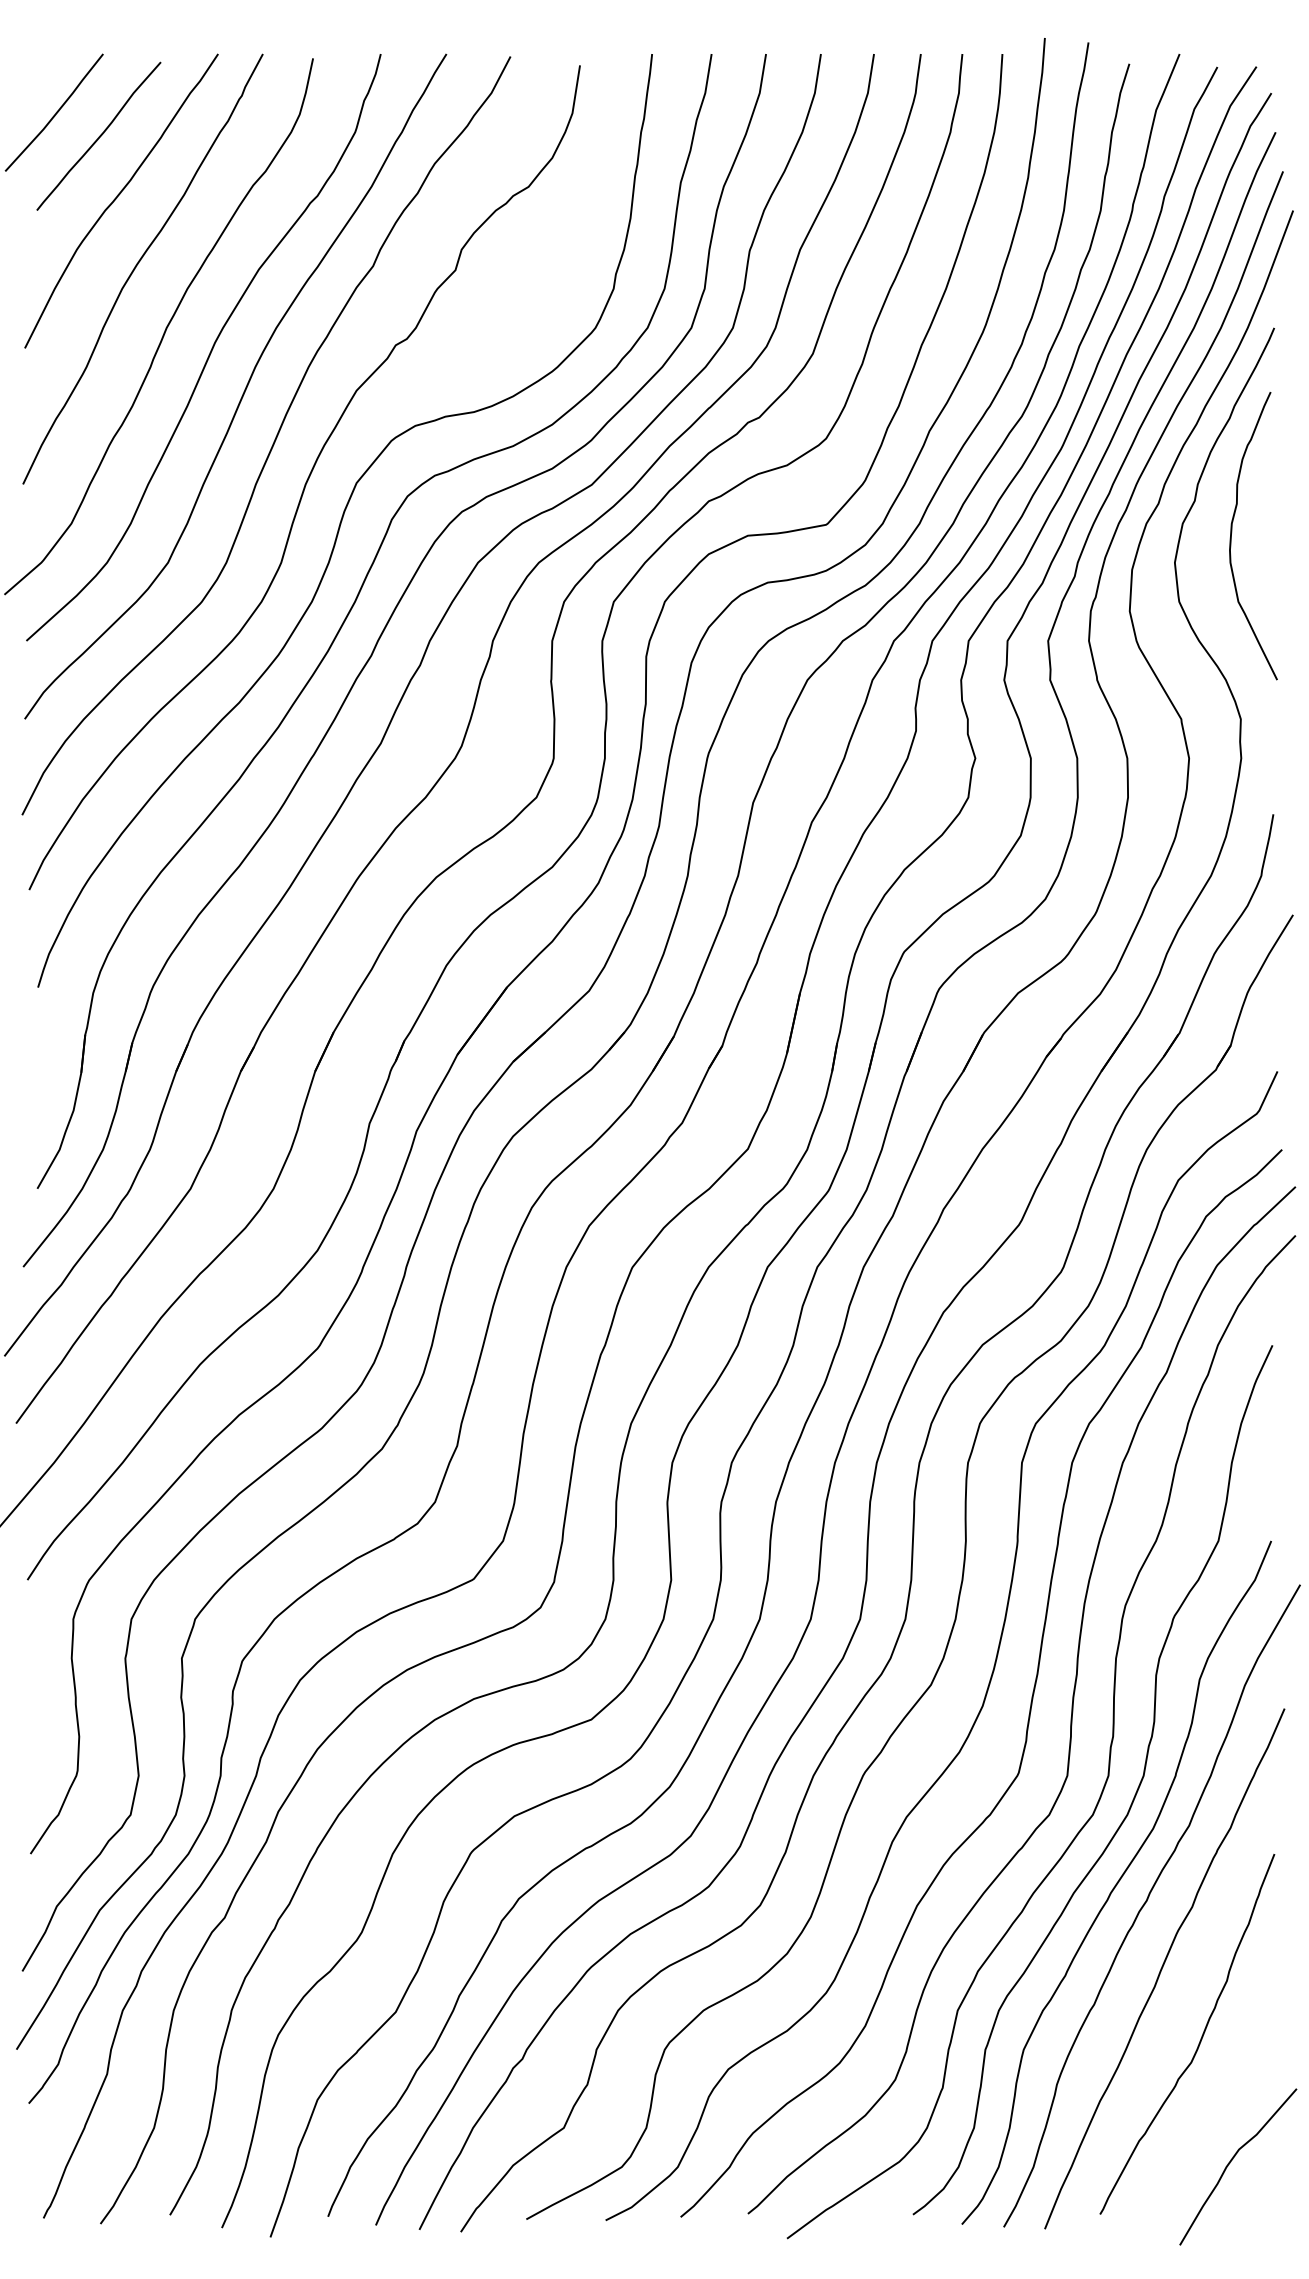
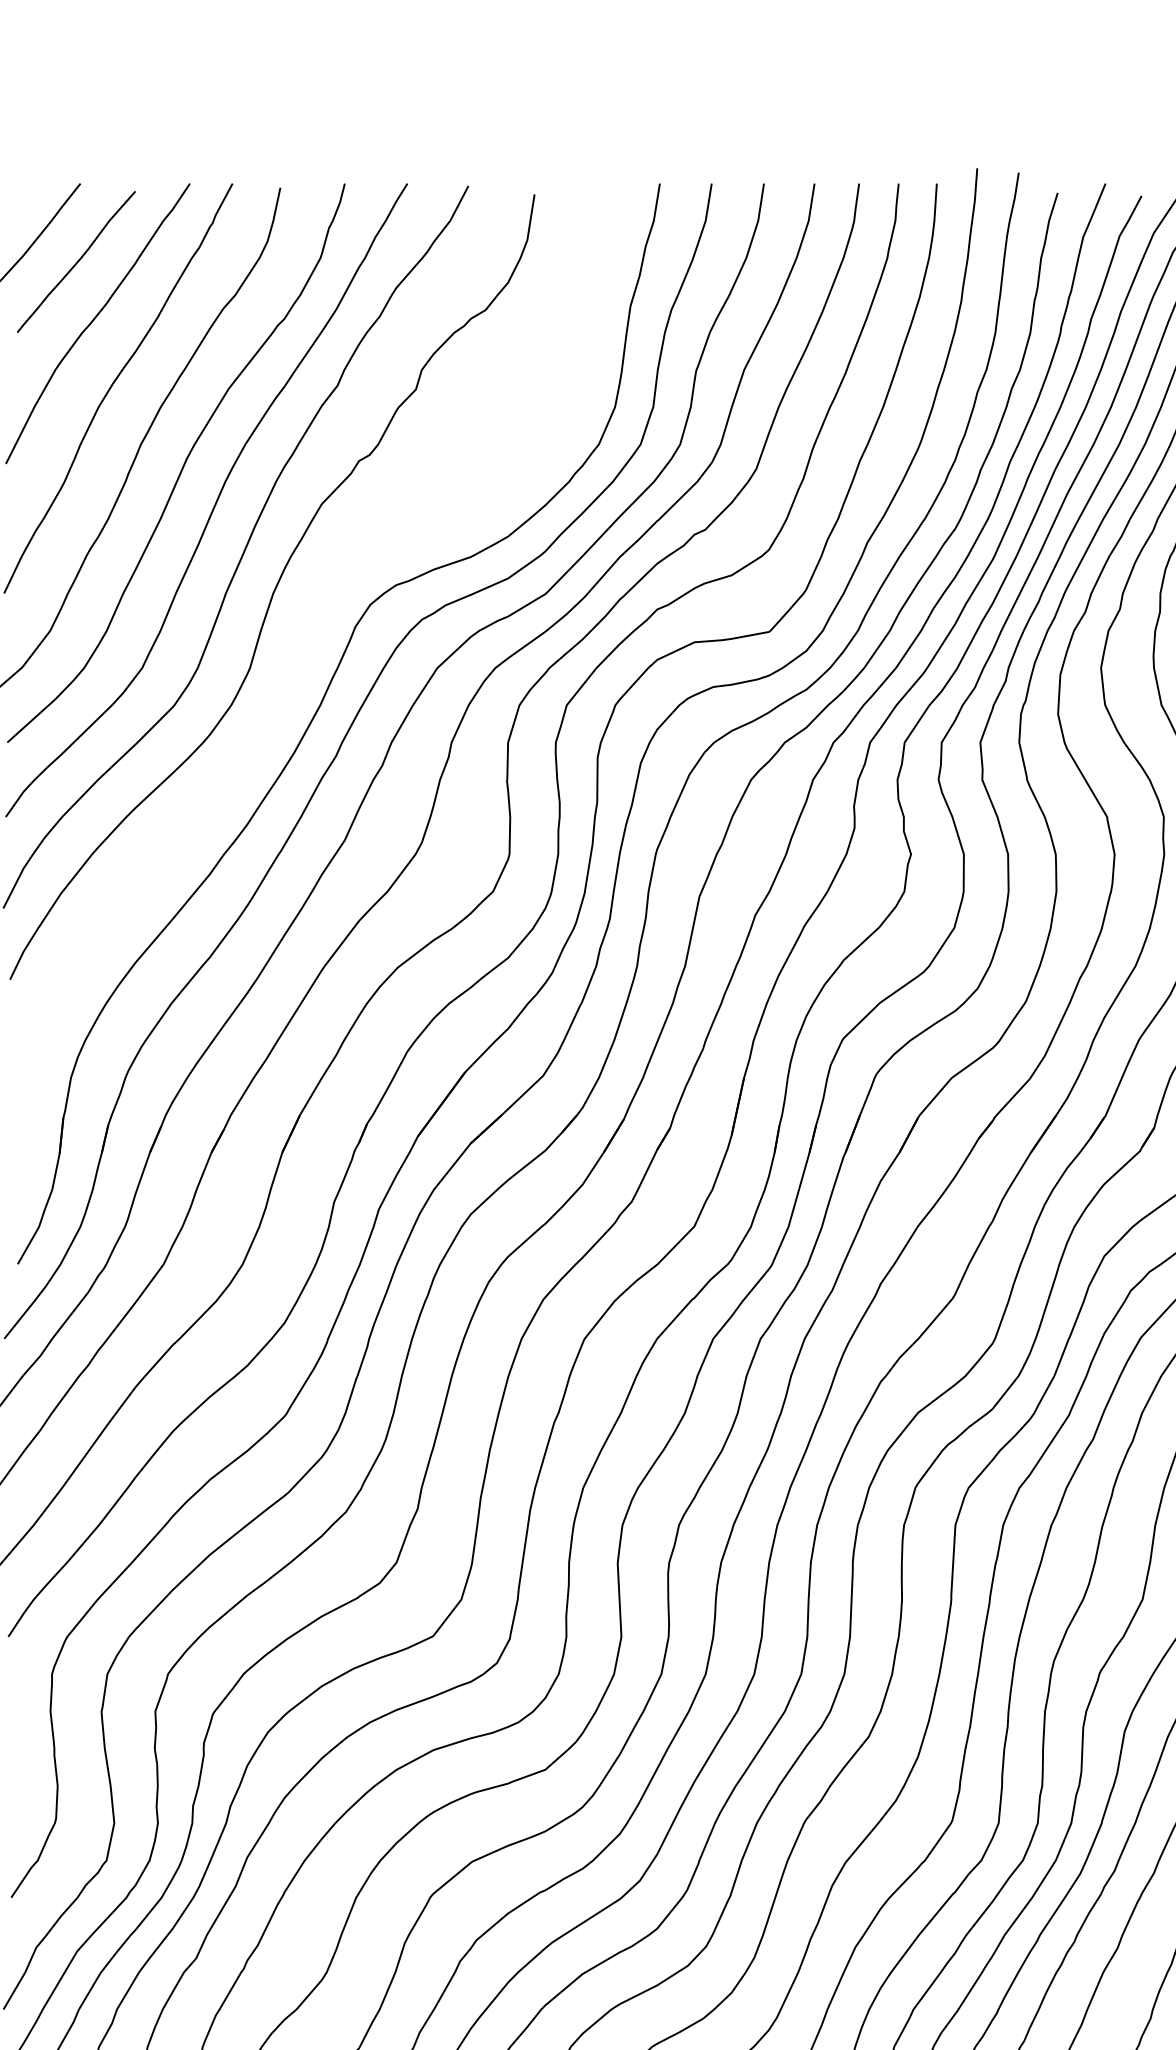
curve: (342, 520) -> (308, 627), removed

